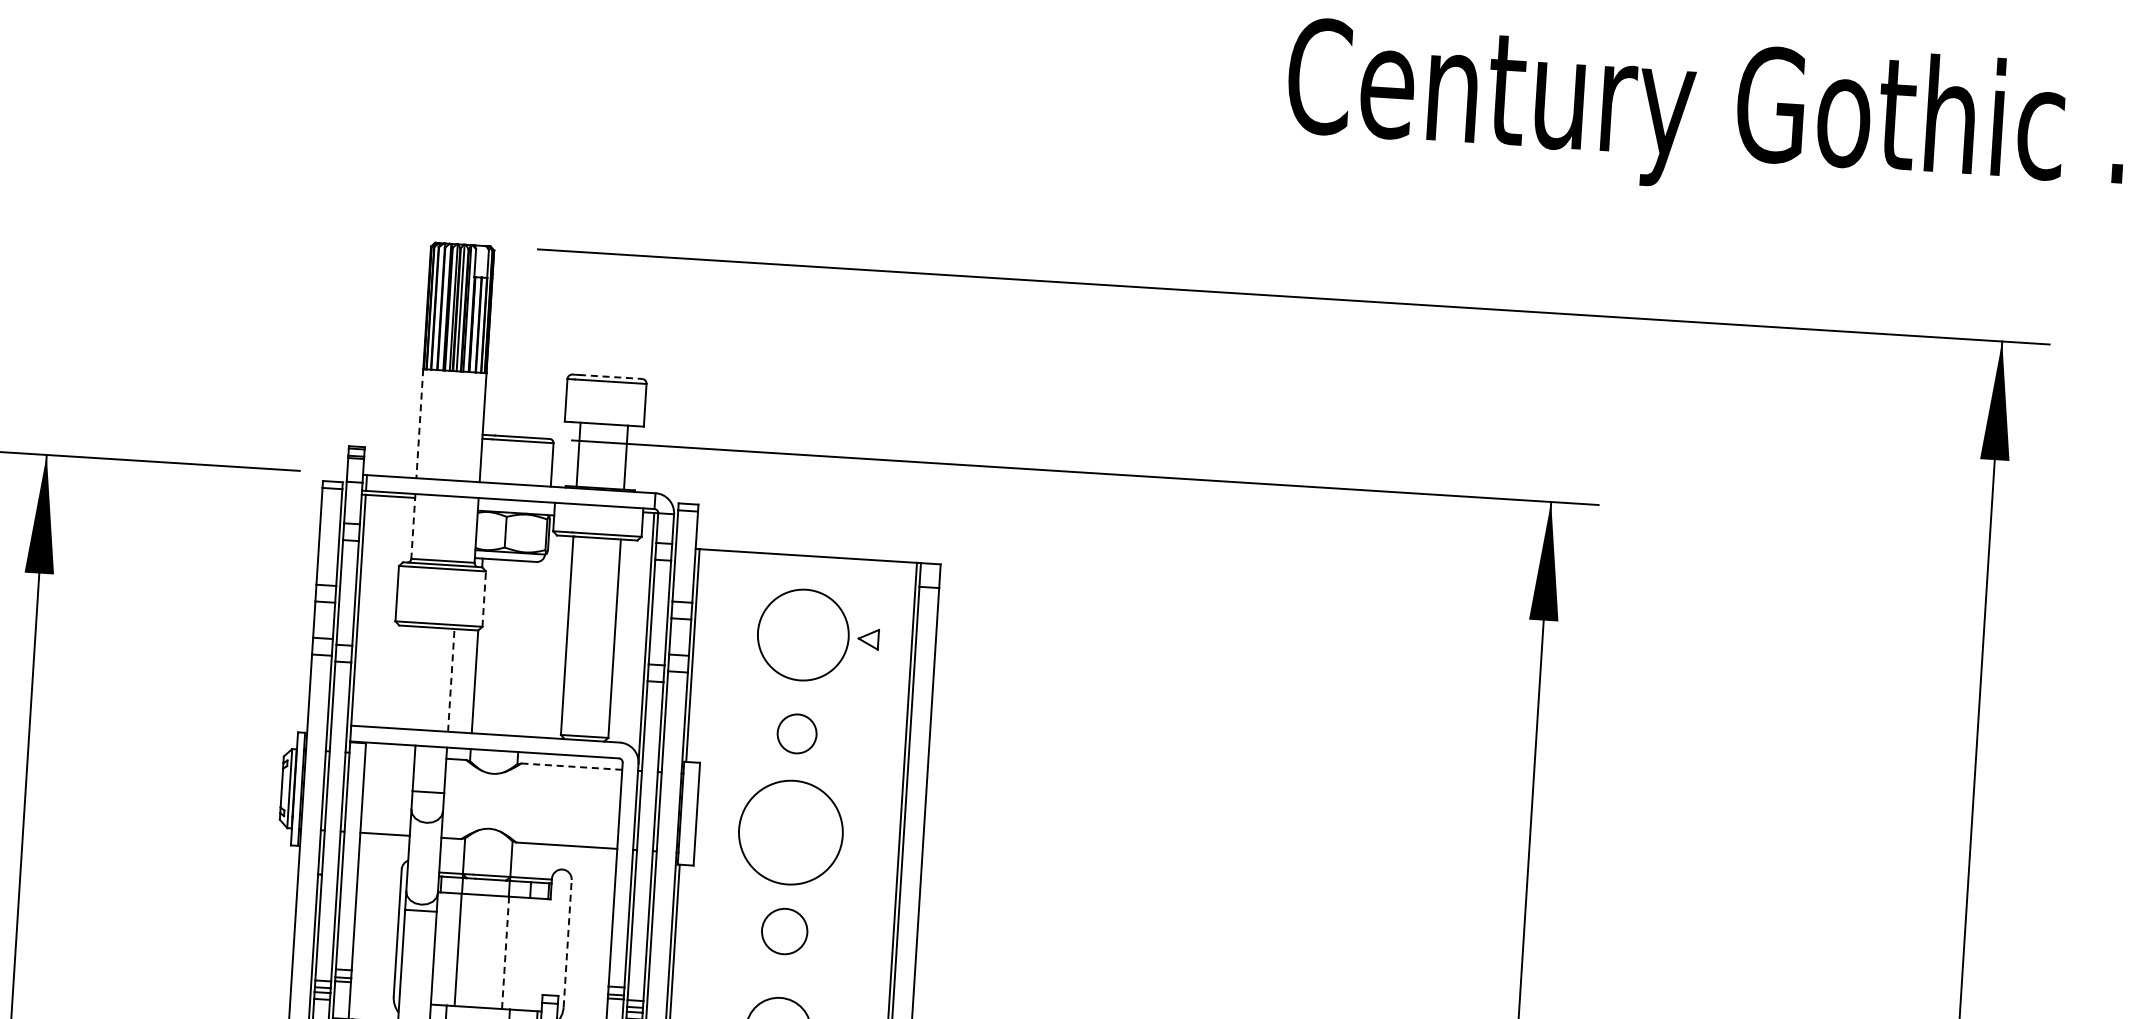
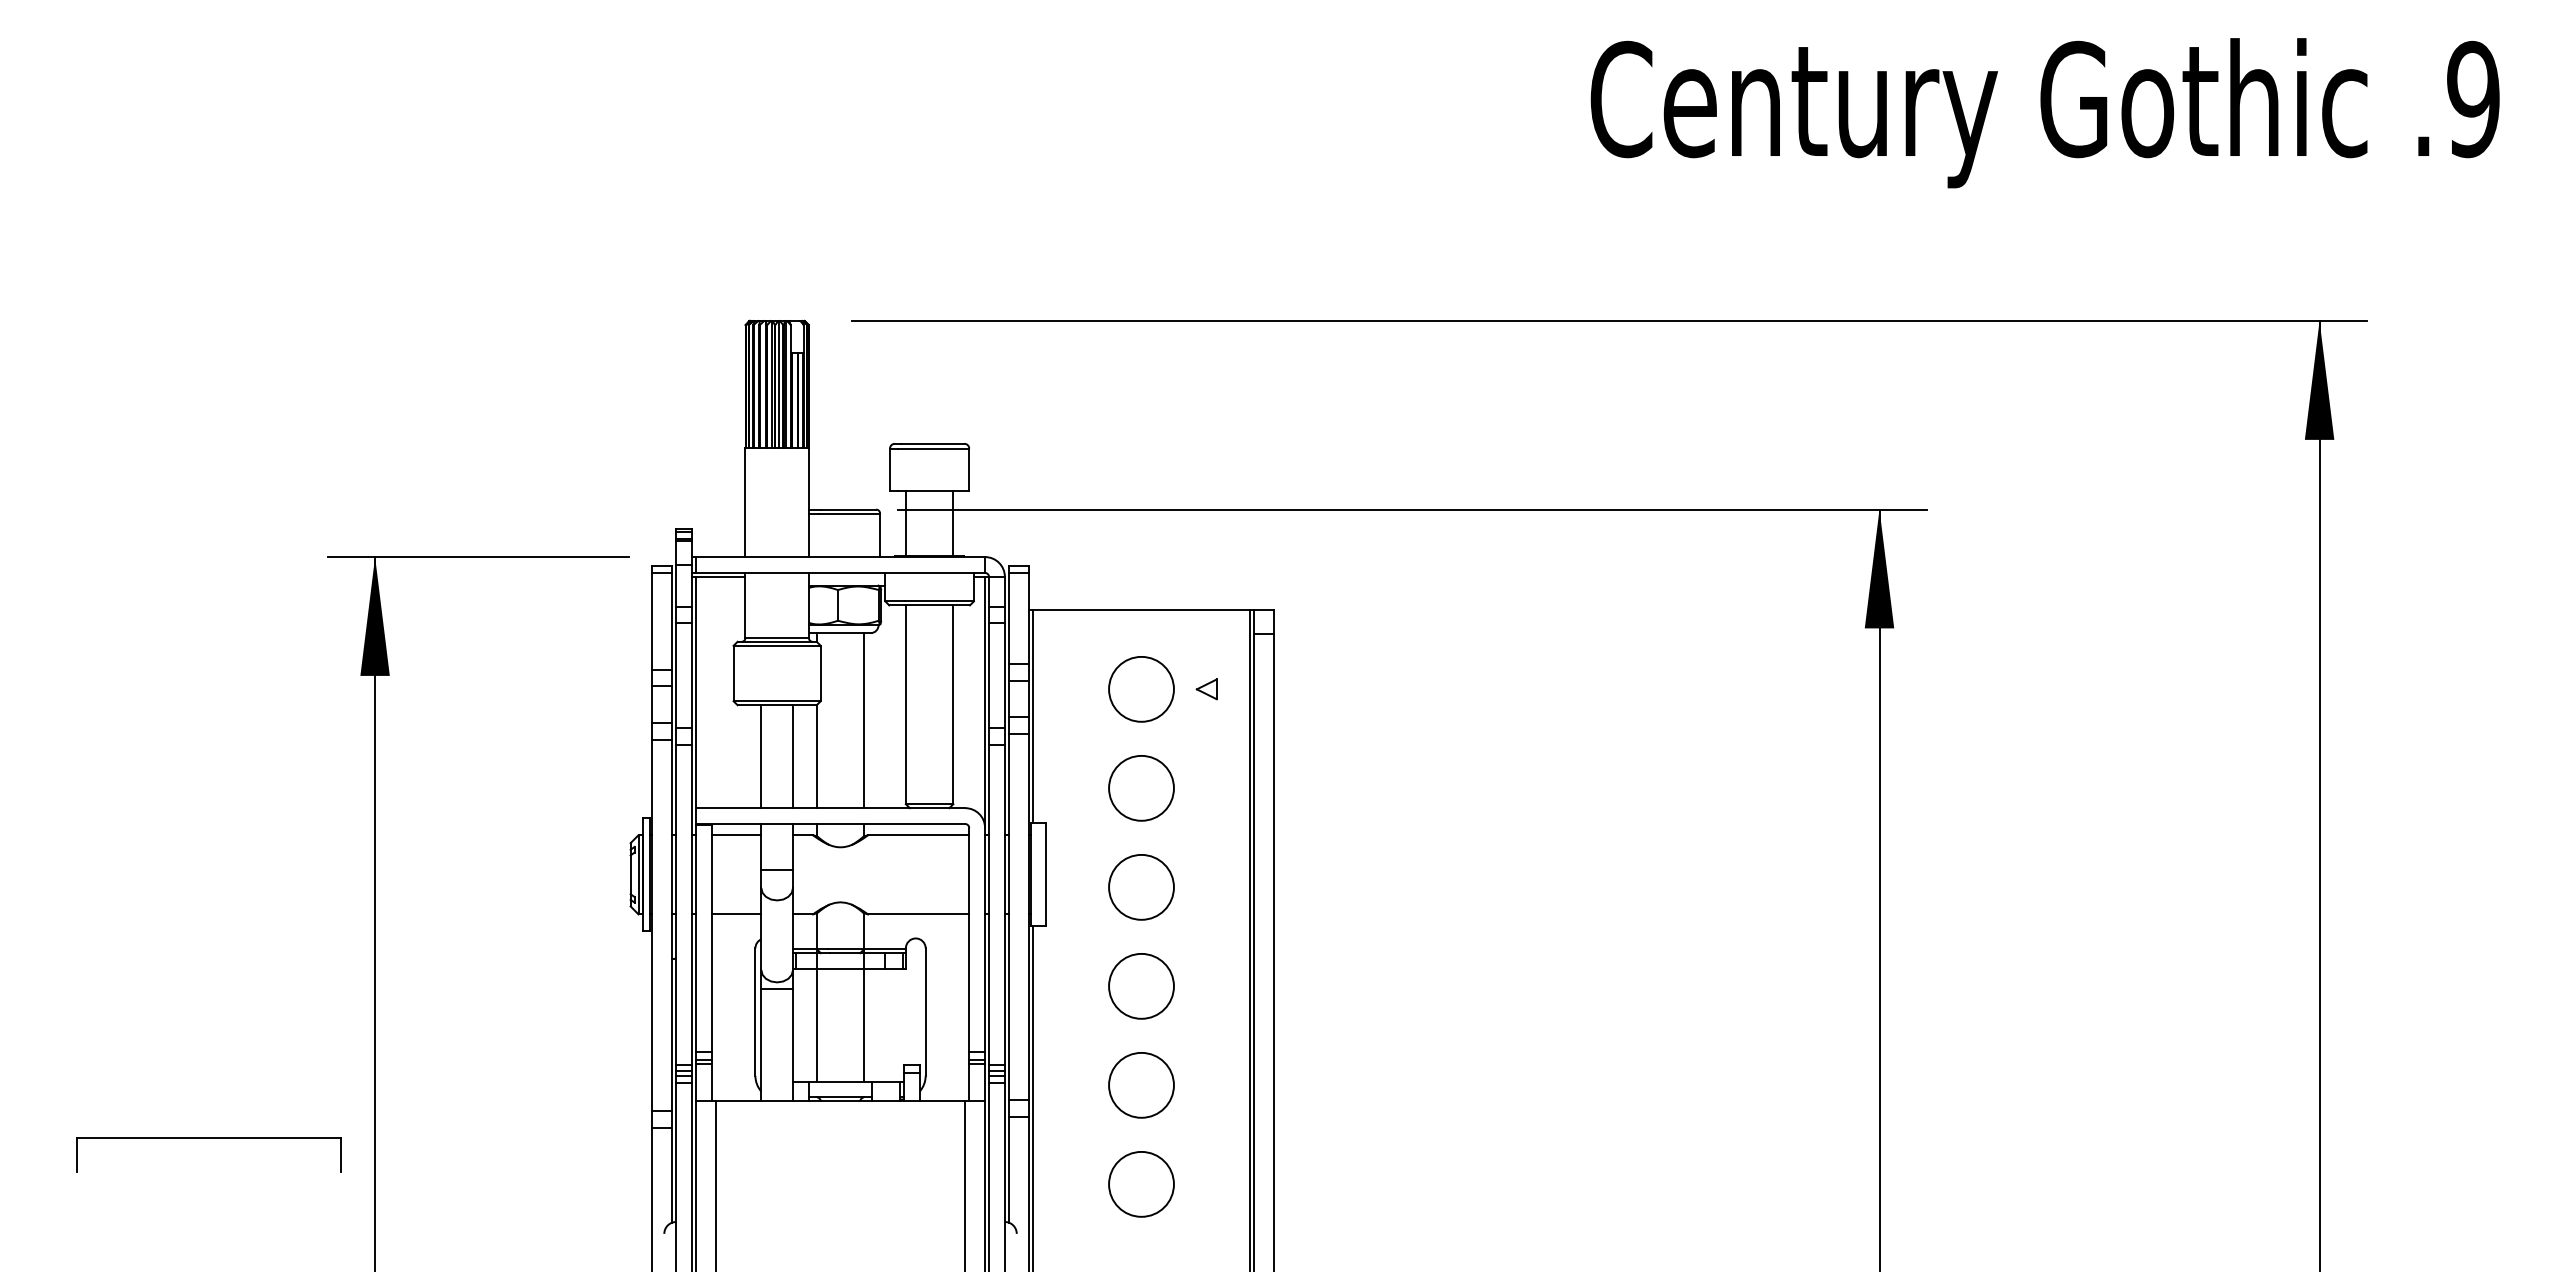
line: (610, 376) -> (932, 443), dashed -> solid
line: (419, 423) -> (745, 502), dashed -> solid
line: (413, 526) -> (745, 605), dashed -> solid
line: (483, 599) -> (820, 673), dashed -> solid
circle: (803, 634) -> (1141, 688), size x0.71
line: (524, 648) -> (864, 720), added
line: (419, 678) -> (761, 756), added
line: (451, 680) -> (793, 756), dashed -> solid
circle: (797, 734) -> (1141, 788), size x1.67
line: (389, 755) -> (736, 835), added
line: (571, 766) -> (918, 835), dashed -> solid
circle: (790, 832) -> (1141, 887), size x0.62
circle: (784, 931) -> (1141, 986), size x1.43
line: (567, 944) -> (925, 1012), dashed -> solid
line: (505, 952) -> (864, 1024), dashed -> solid

